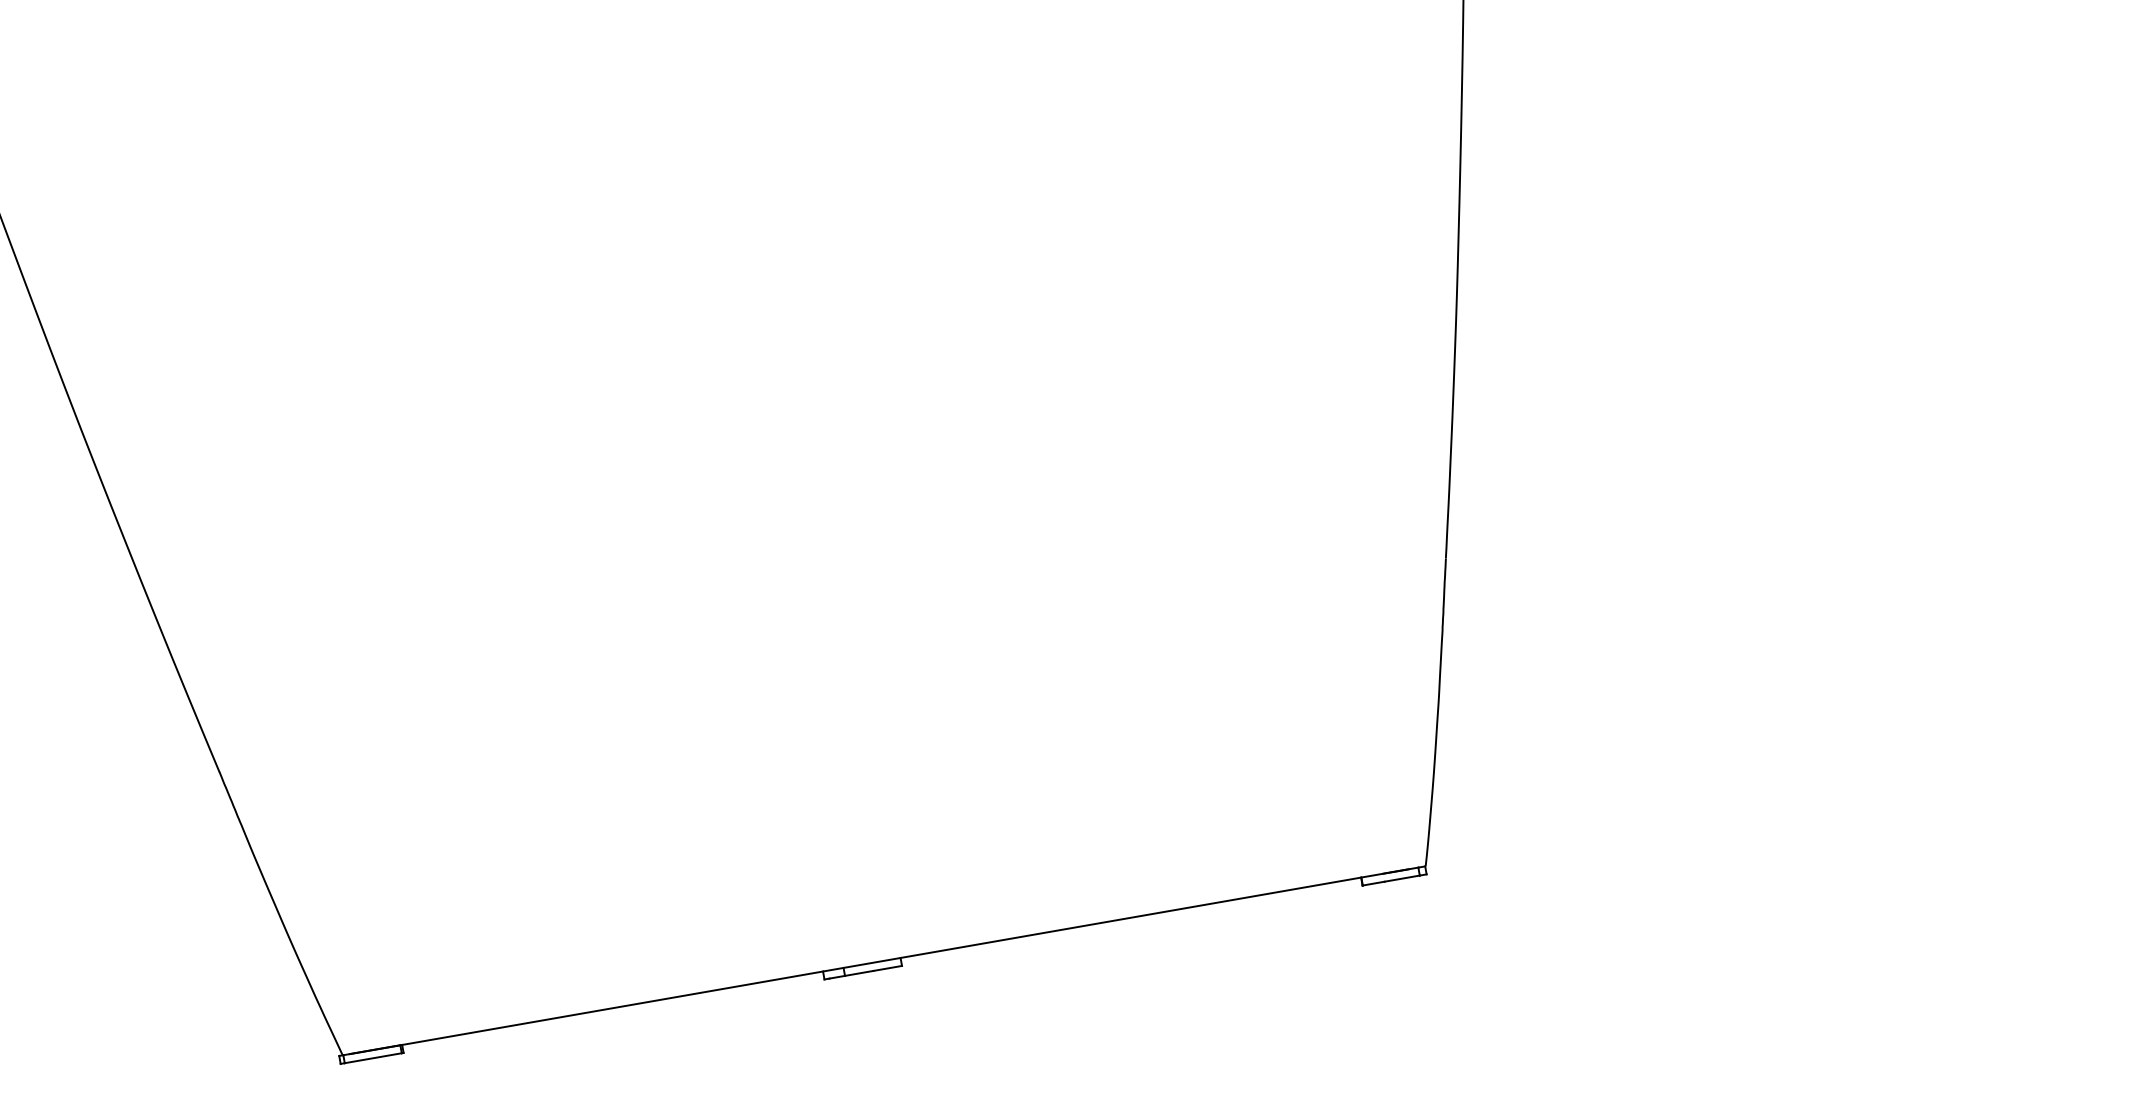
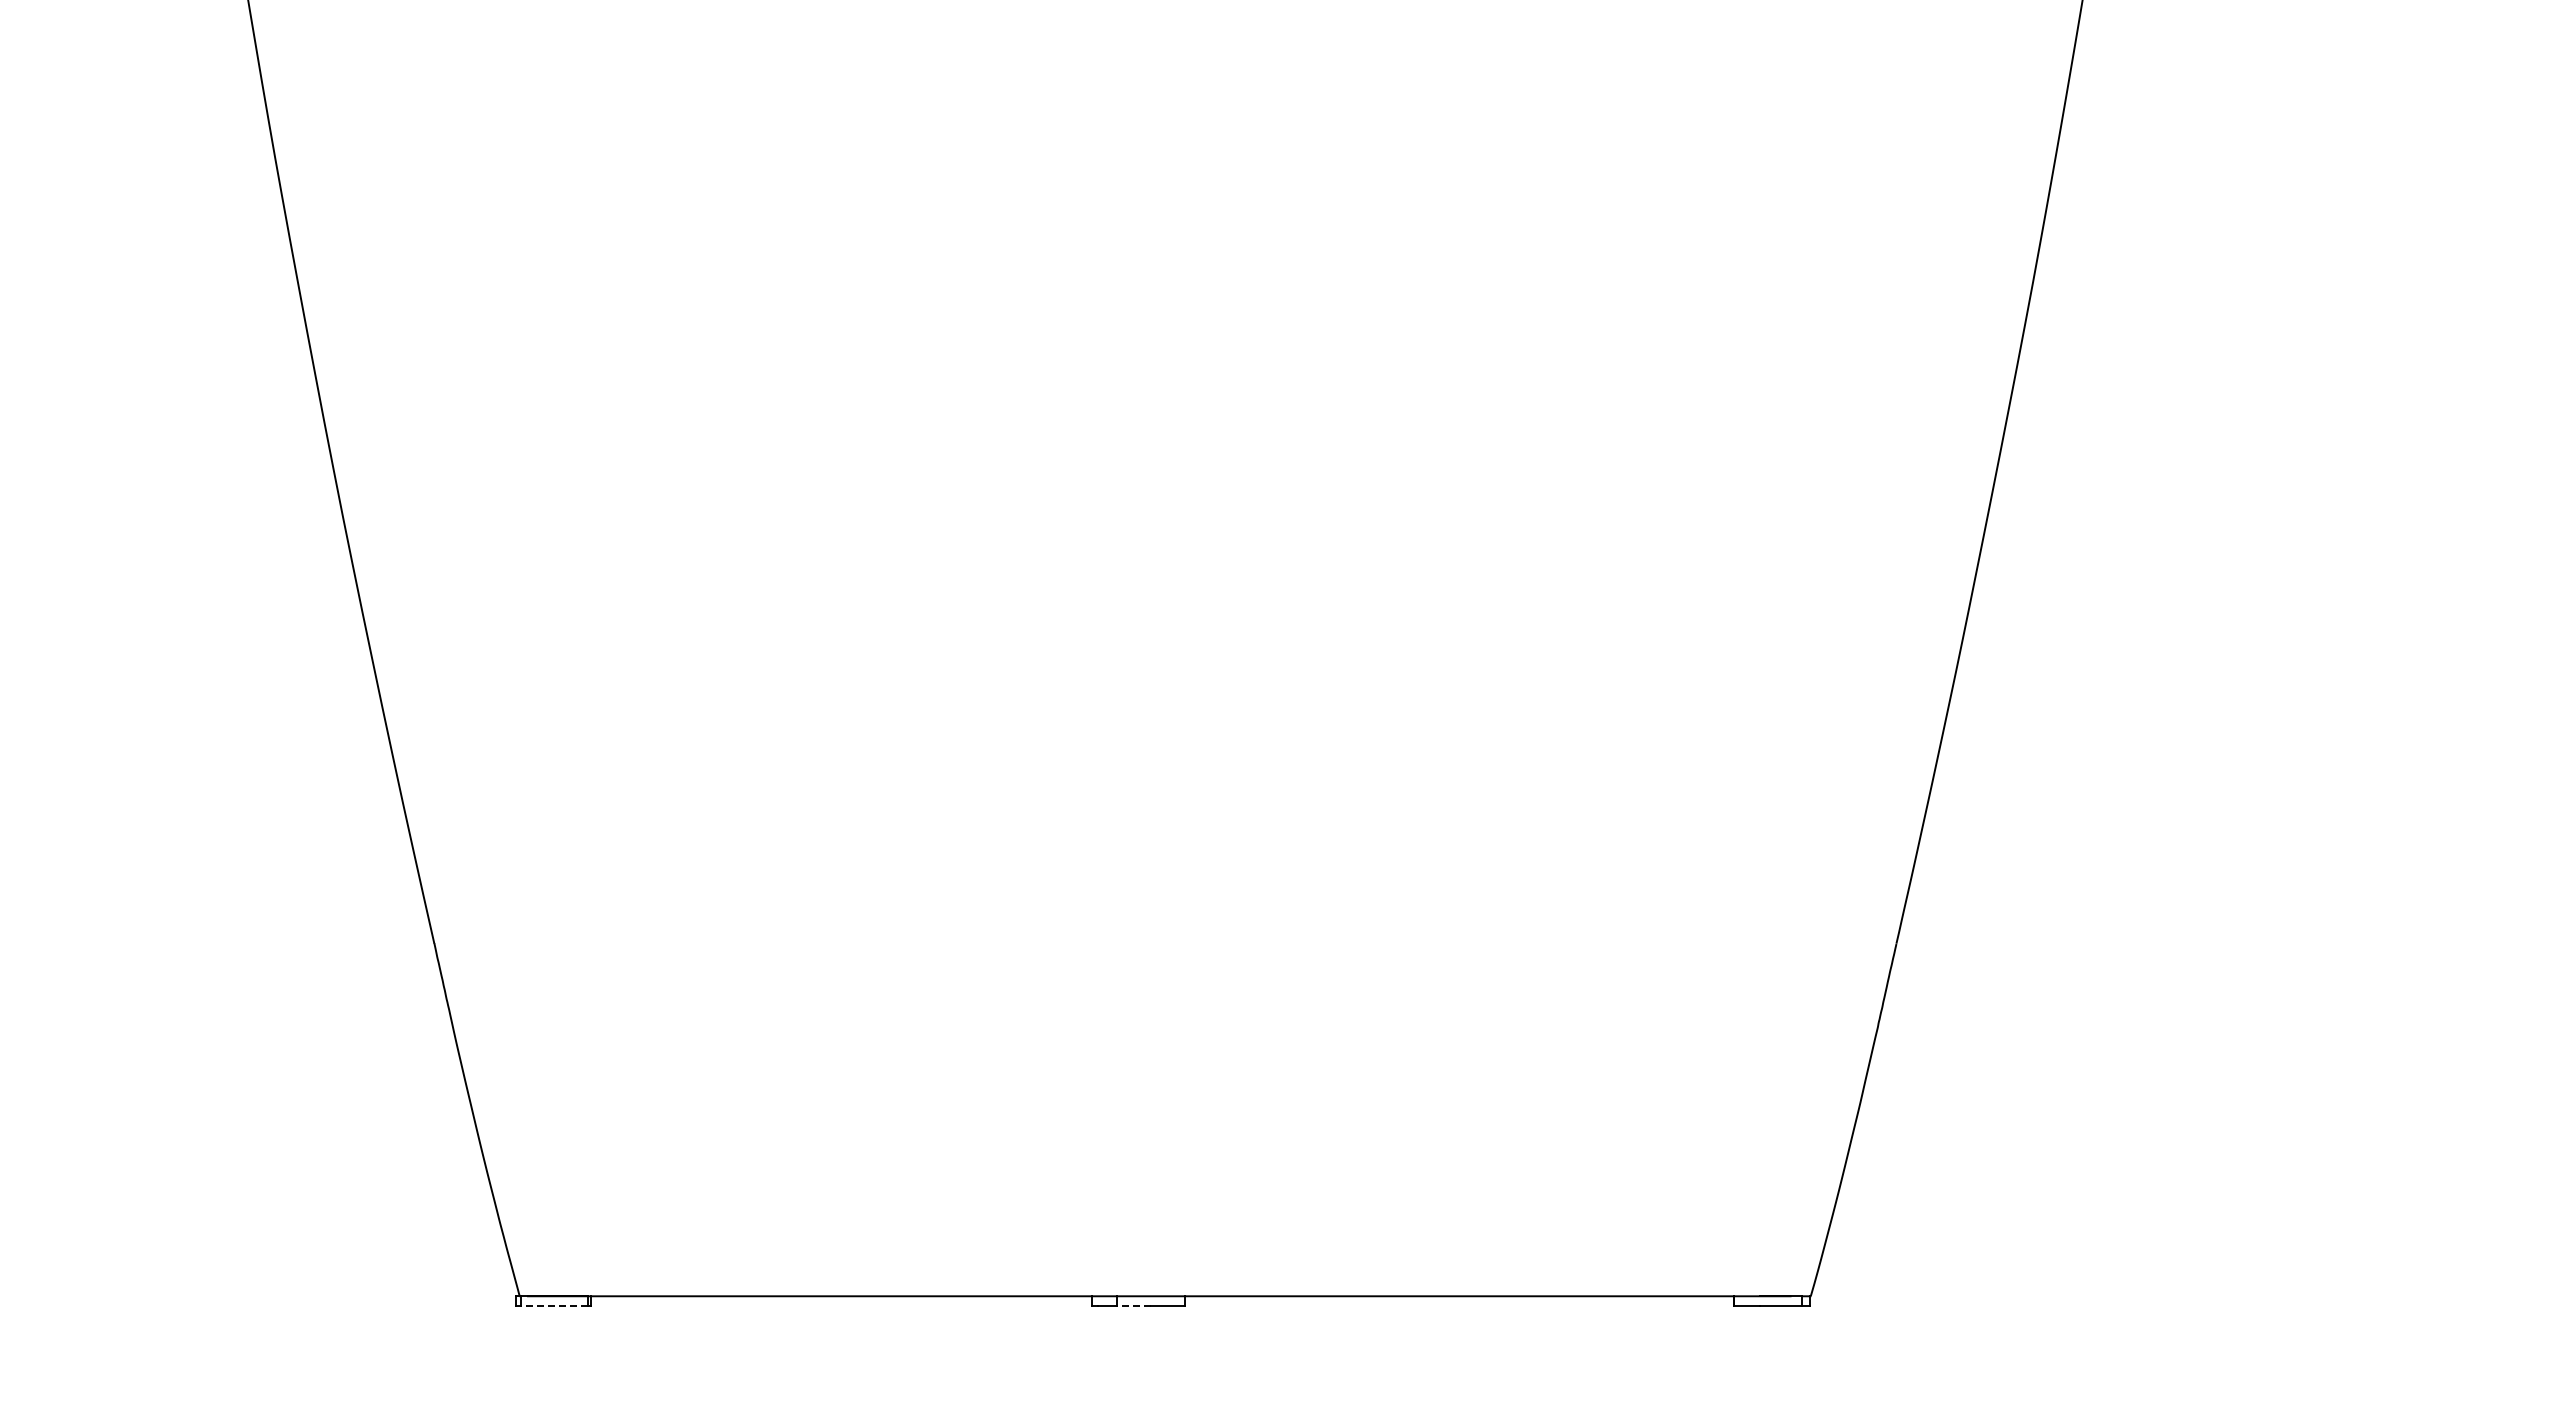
line: (858, 973) -> (1133, 1305), solid -> dashed
line: (373, 1057) -> (554, 1305), solid -> dashed

